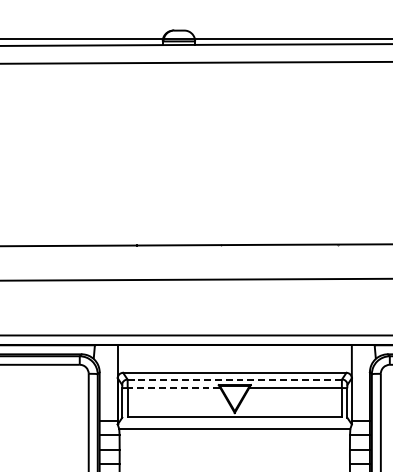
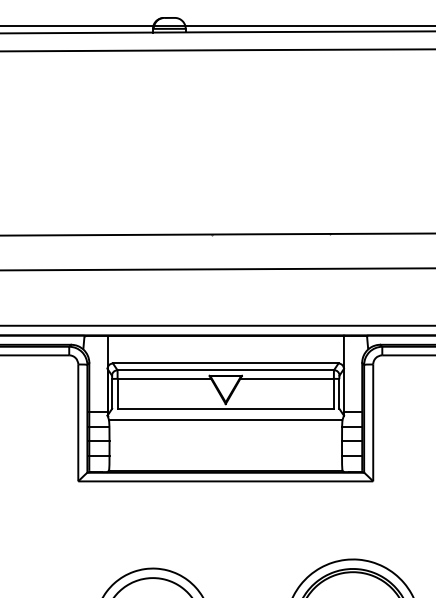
line: (235, 379) -> (226, 370), dashed -> solid
line: (174, 387) -> (164, 378), dashed -> solid

